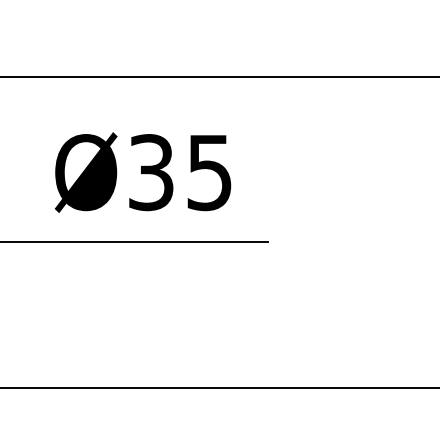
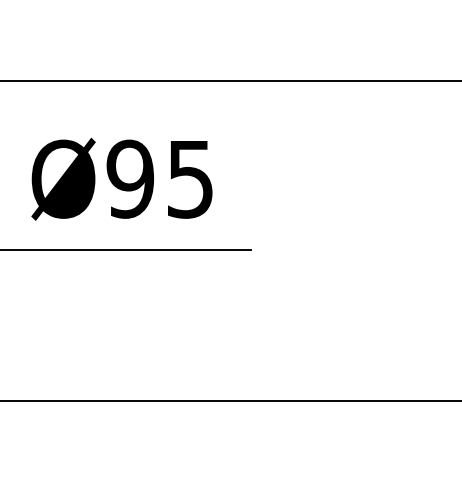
text: (151, 171) -> (130, 178), Ø35 -> Ø95

